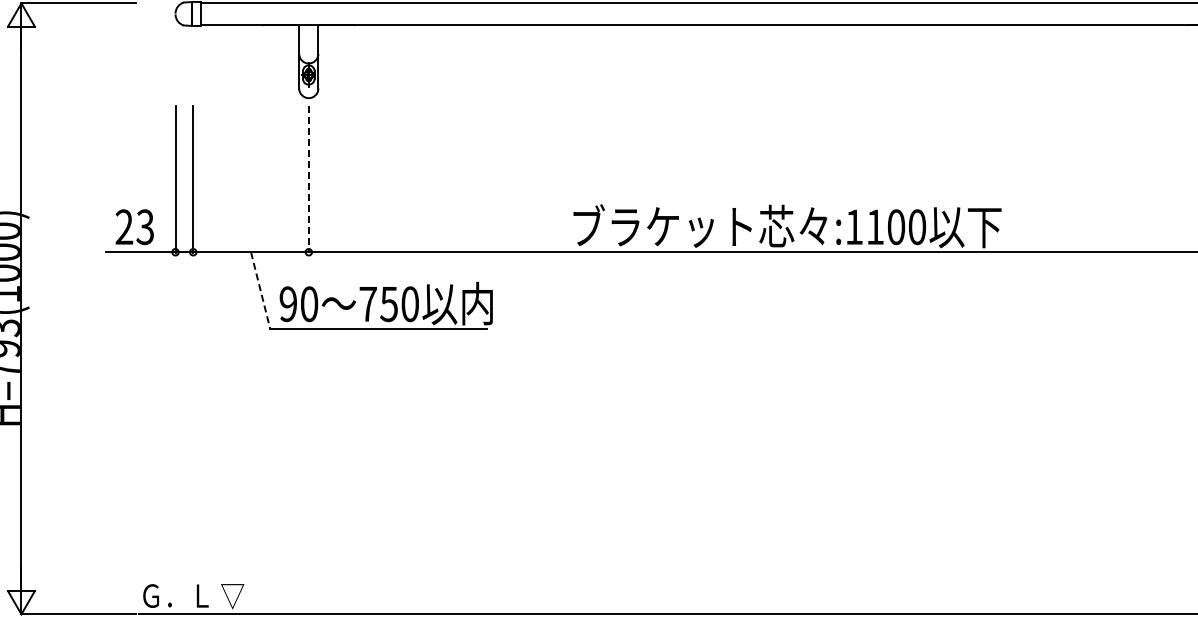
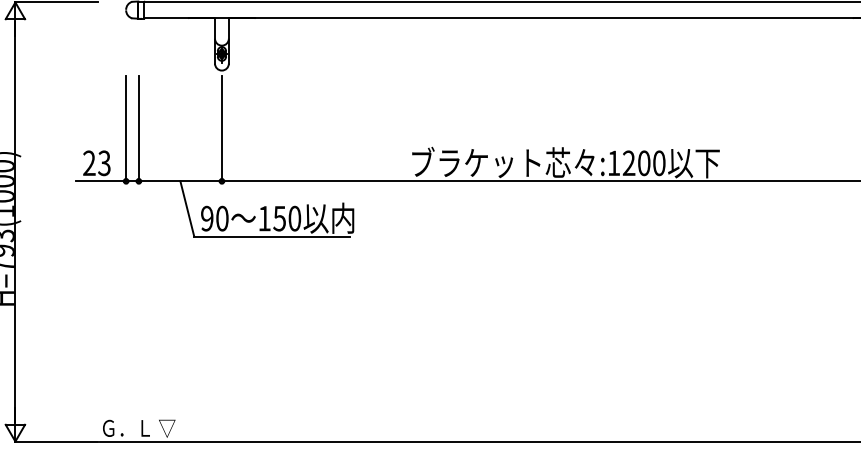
line: (308, 179) -> (221, 129), dashed -> solid
text: (875, 226) -> (629, 162), :1100 -> :1200
line: (260, 290) -> (187, 208), dashed -> solid
text: (368, 304) -> (264, 218), 750 -> 150

